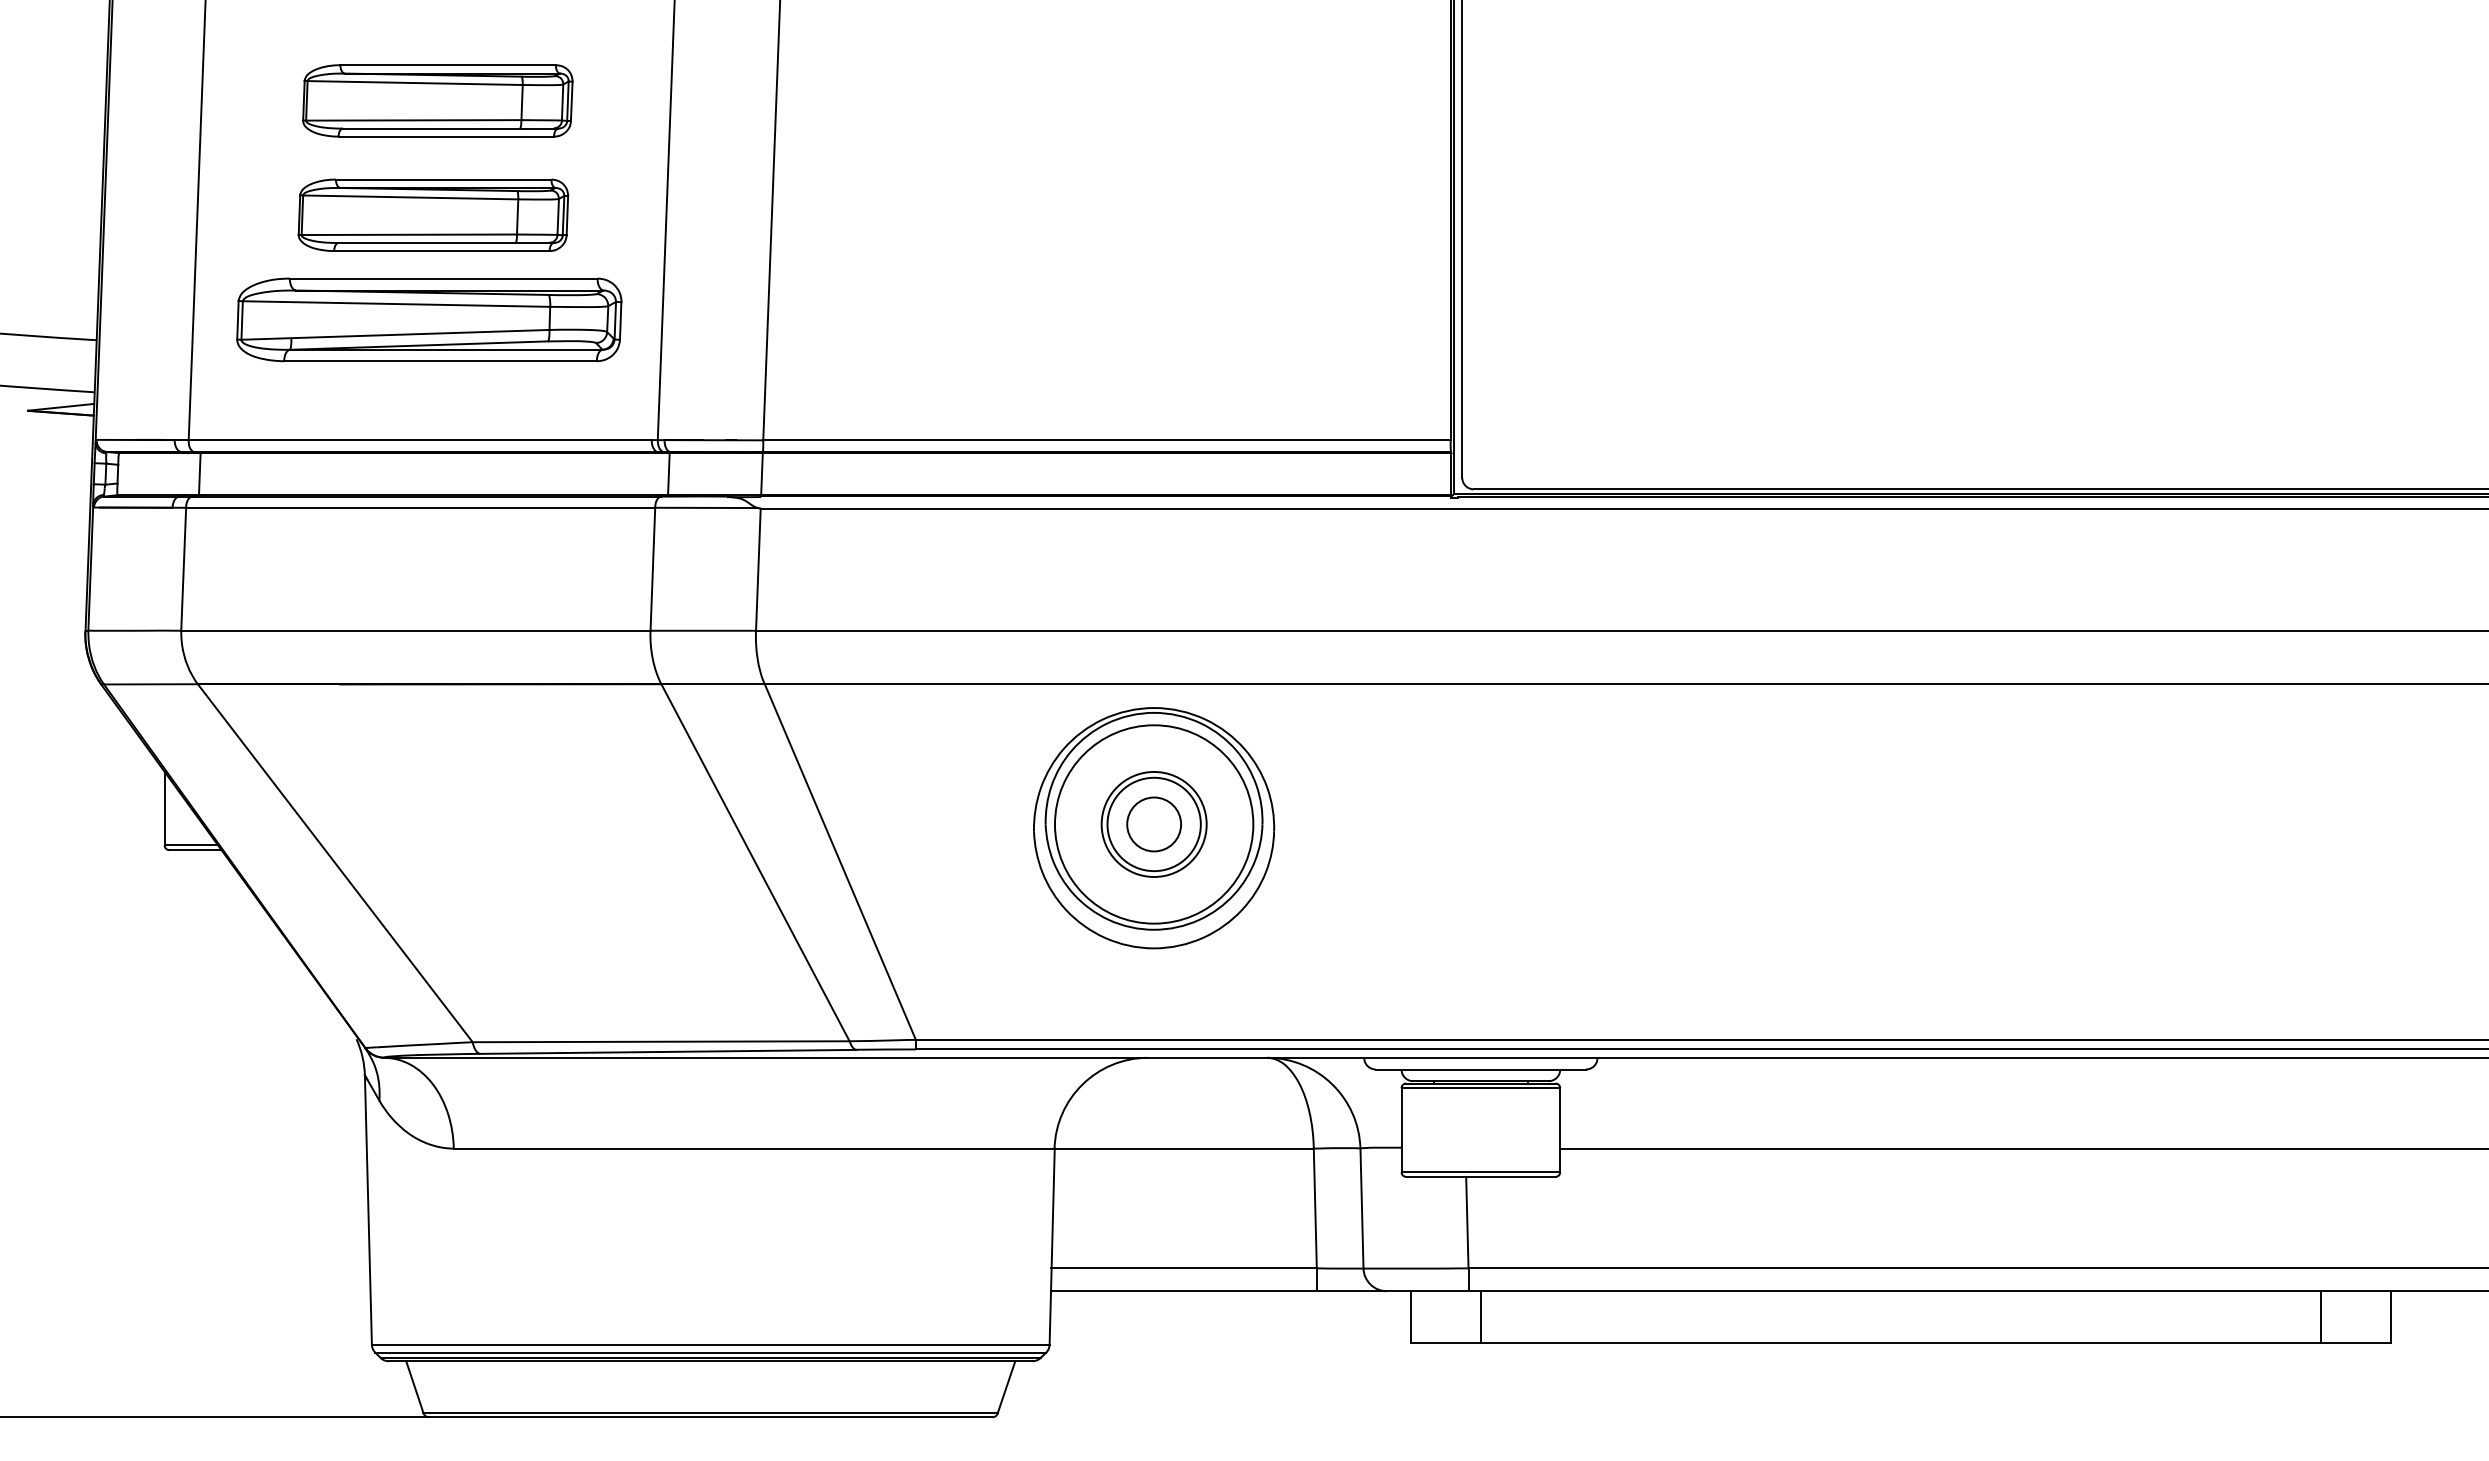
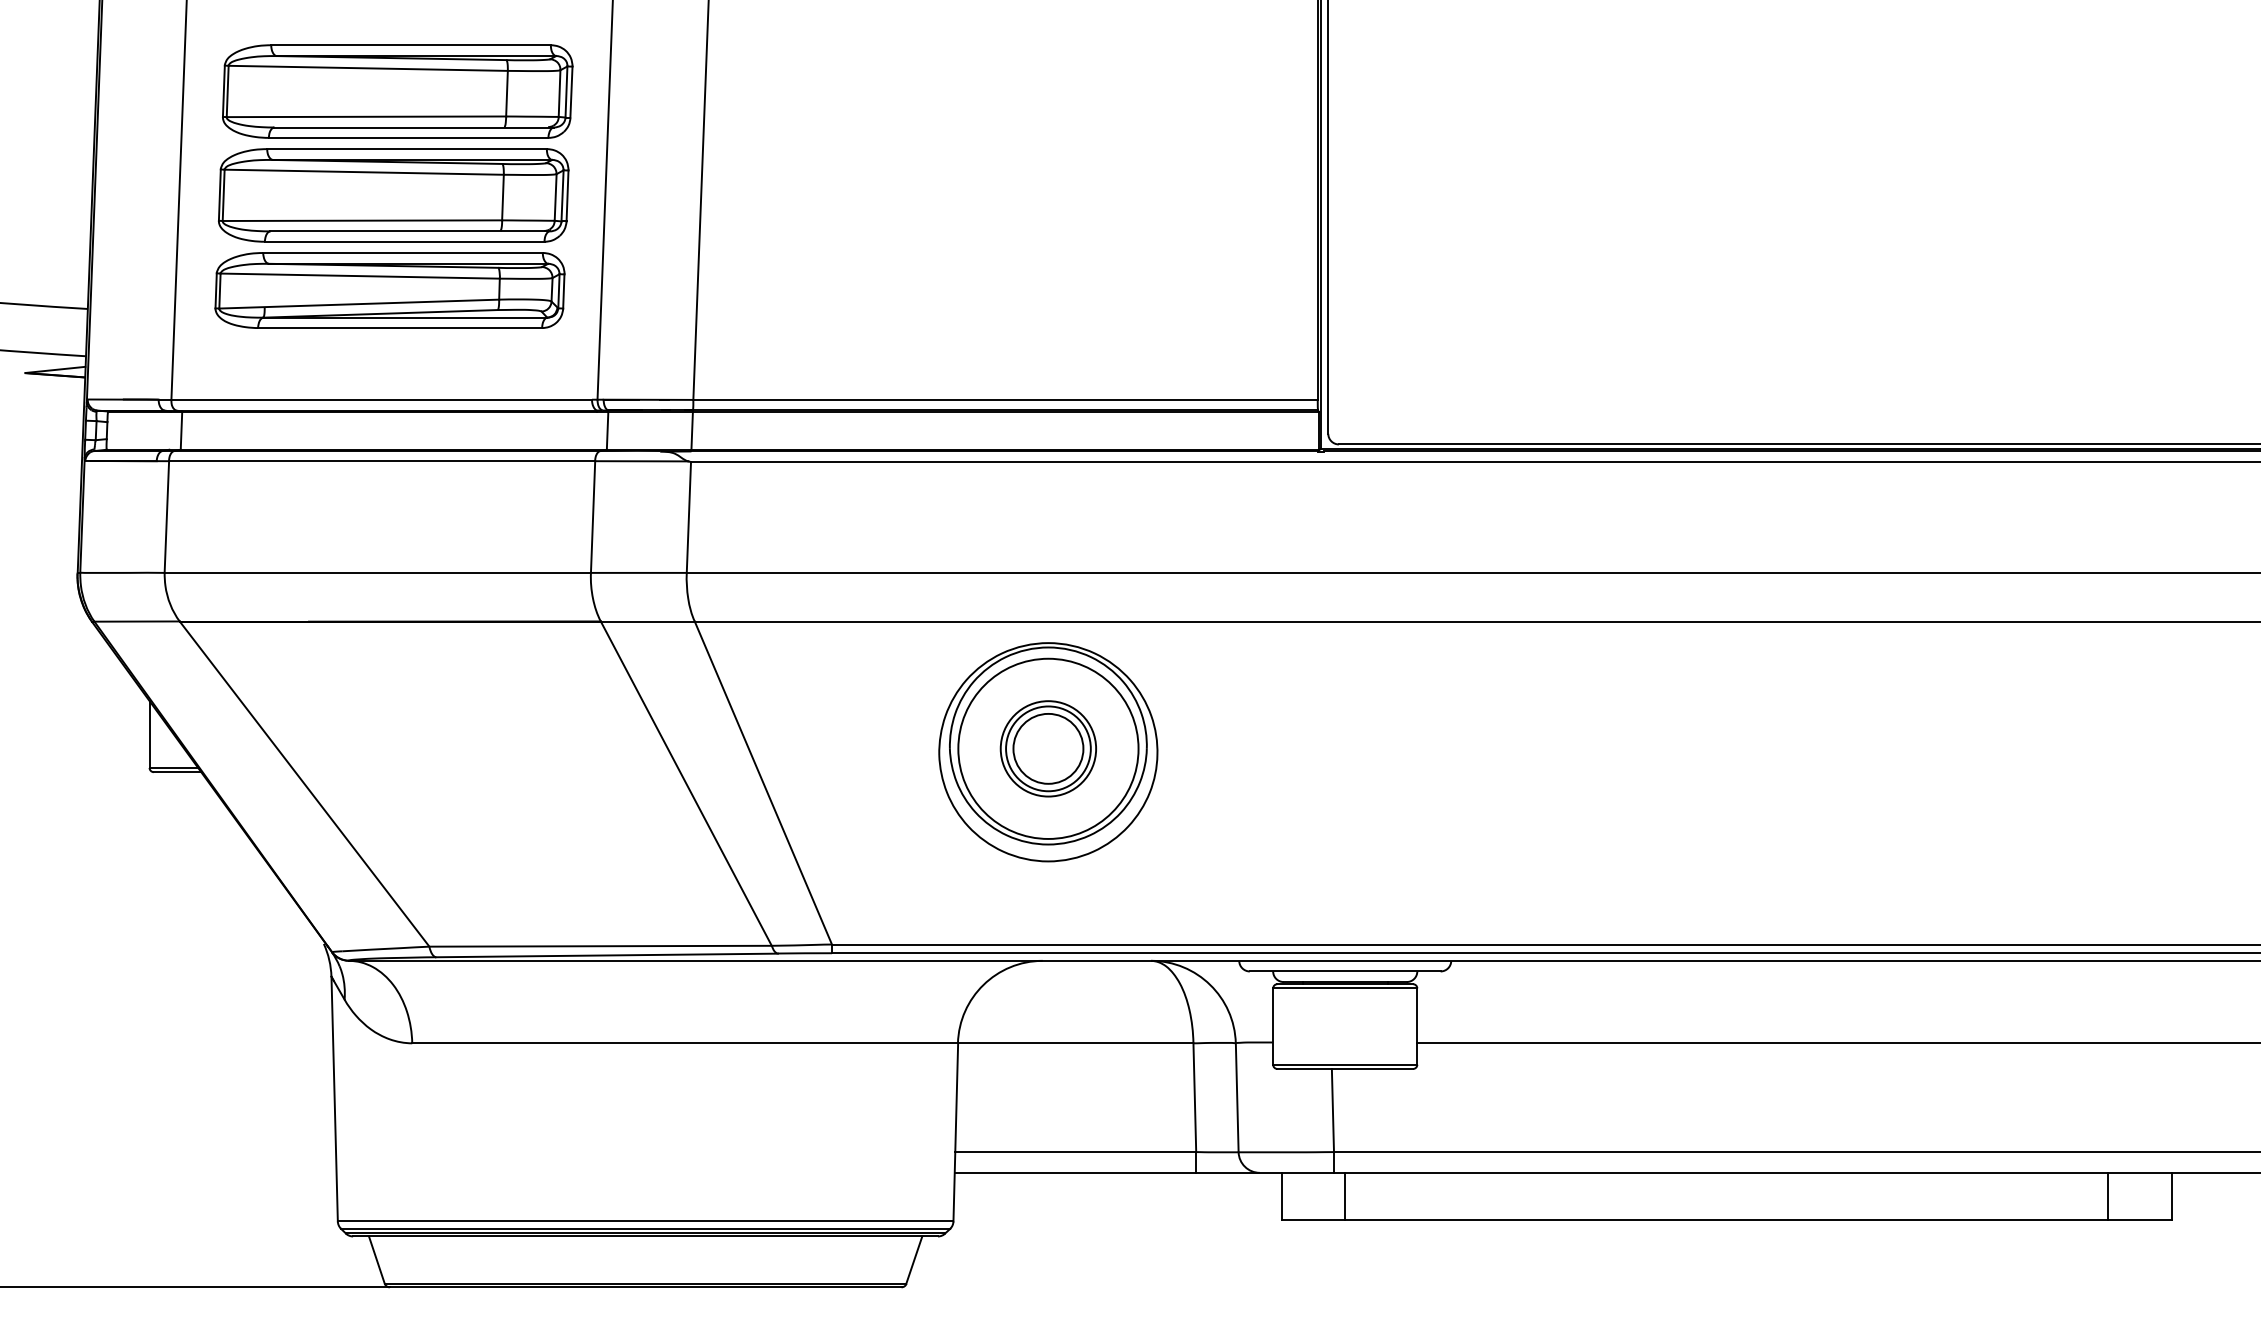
part: (437, 100) -> (397, 91), size x1.43
part: (433, 215) -> (393, 195), size x1.43
circle: (1153, 823) -> (1047, 747), size x1.43

